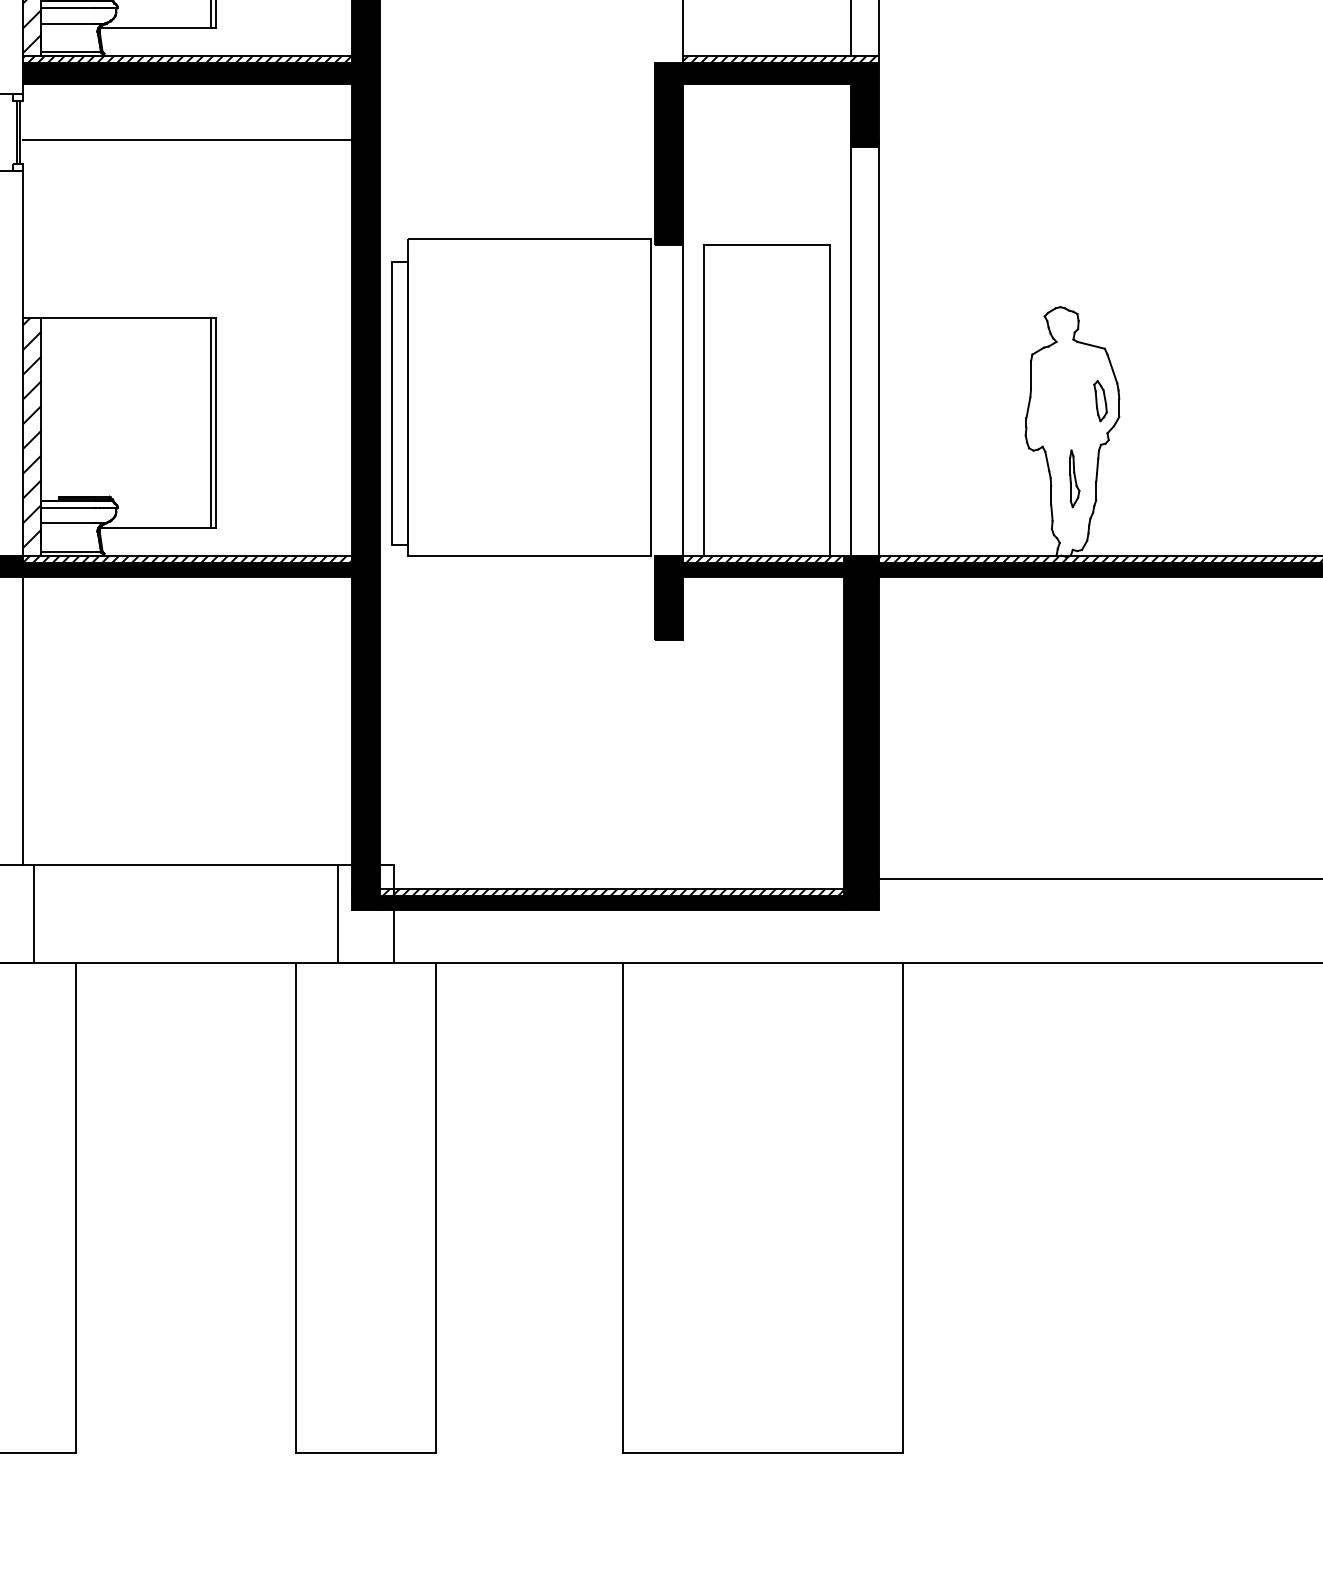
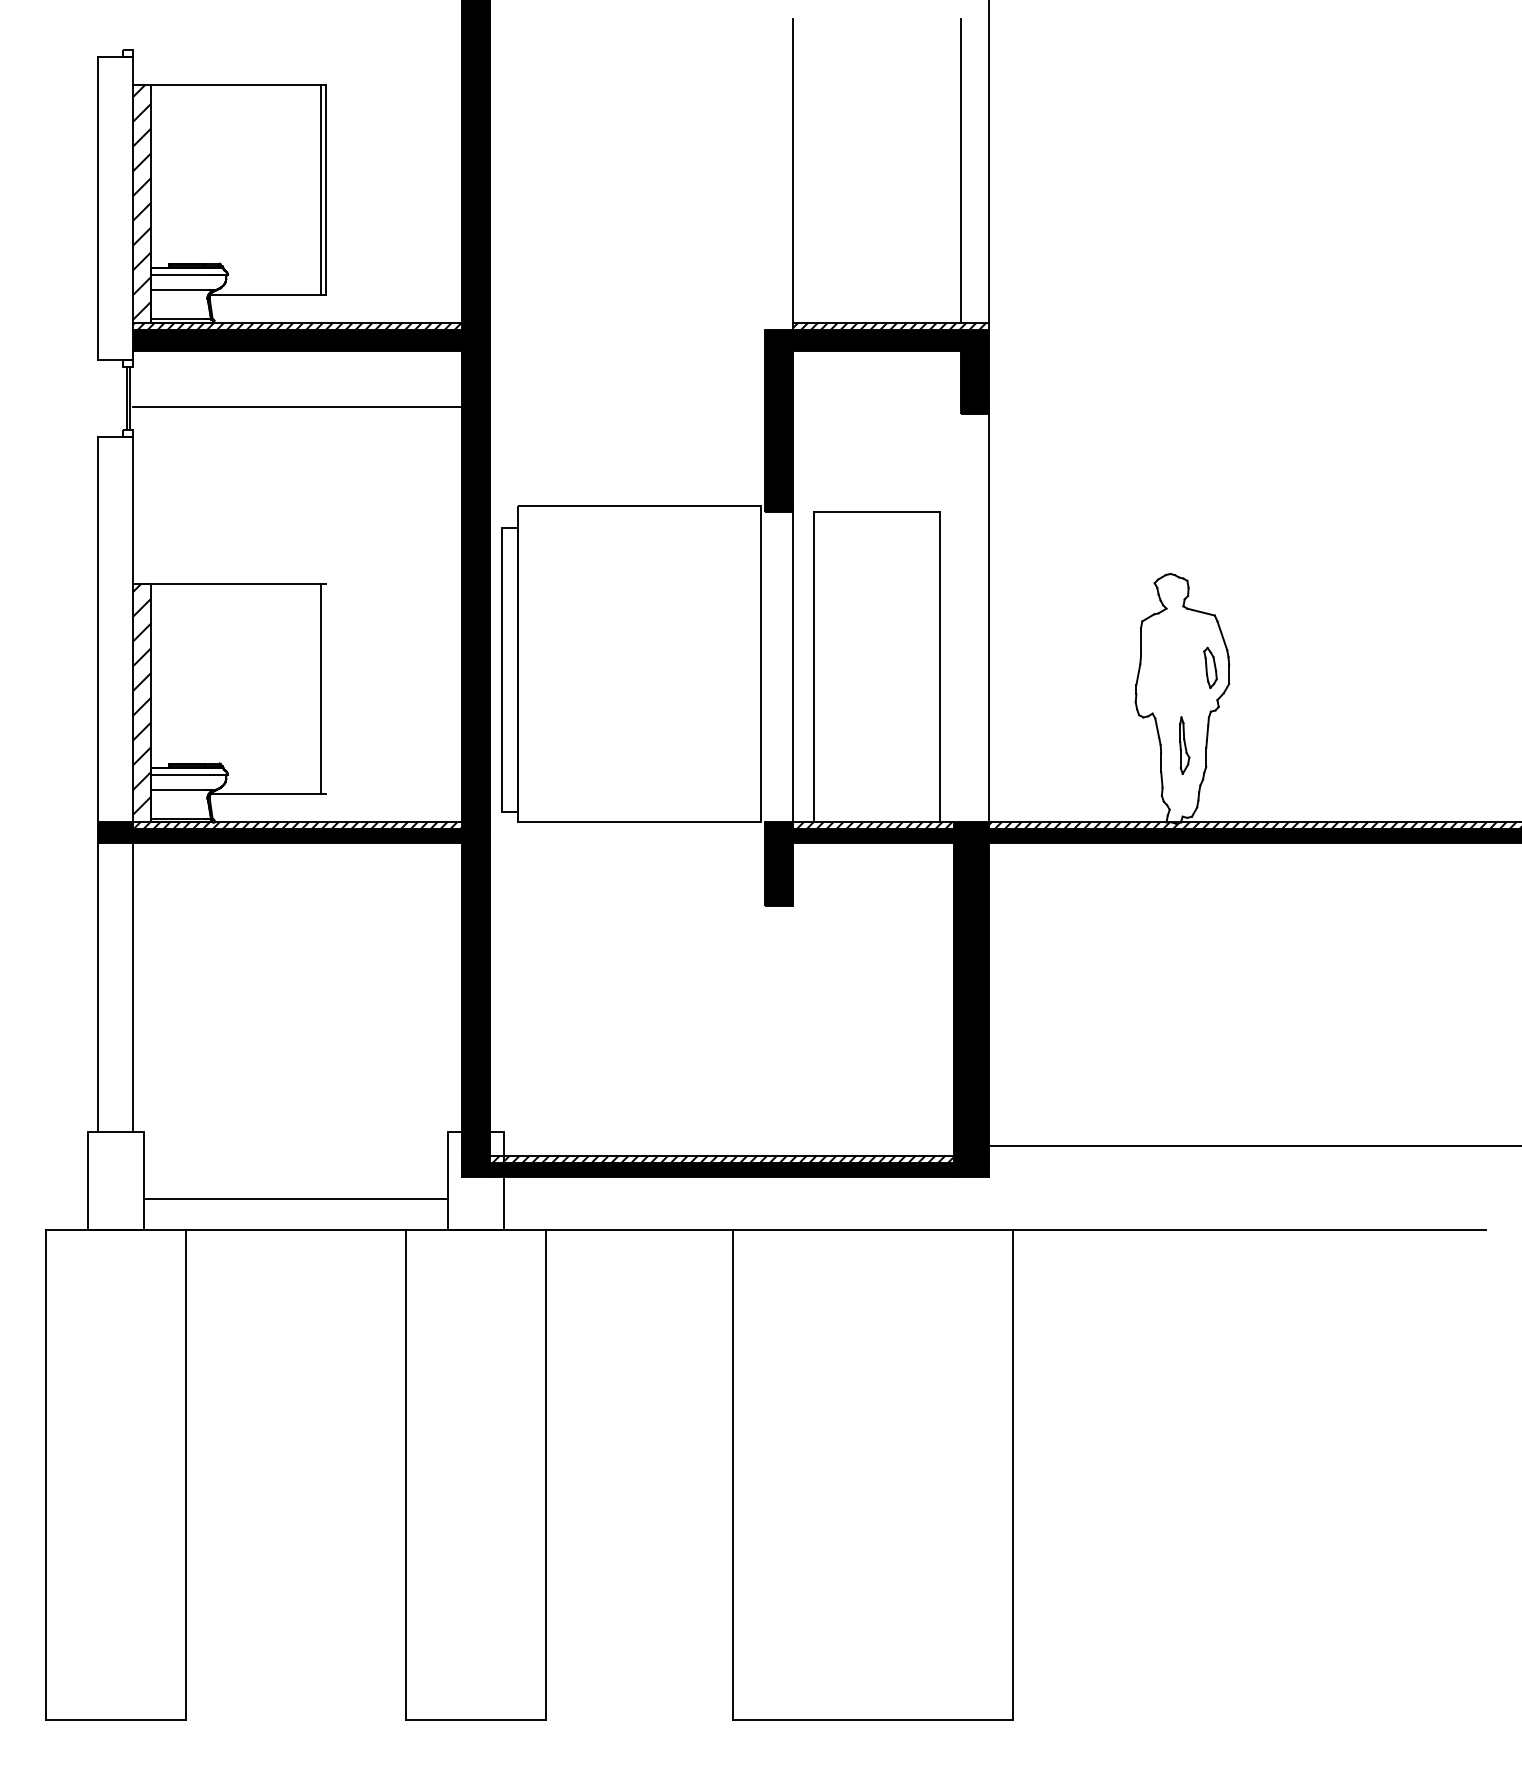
line: (850, 347) -> (960, 614), removed
line: (216, 422) -> (326, 689), removed
line: (185, 864) -> (295, 1198), moved

